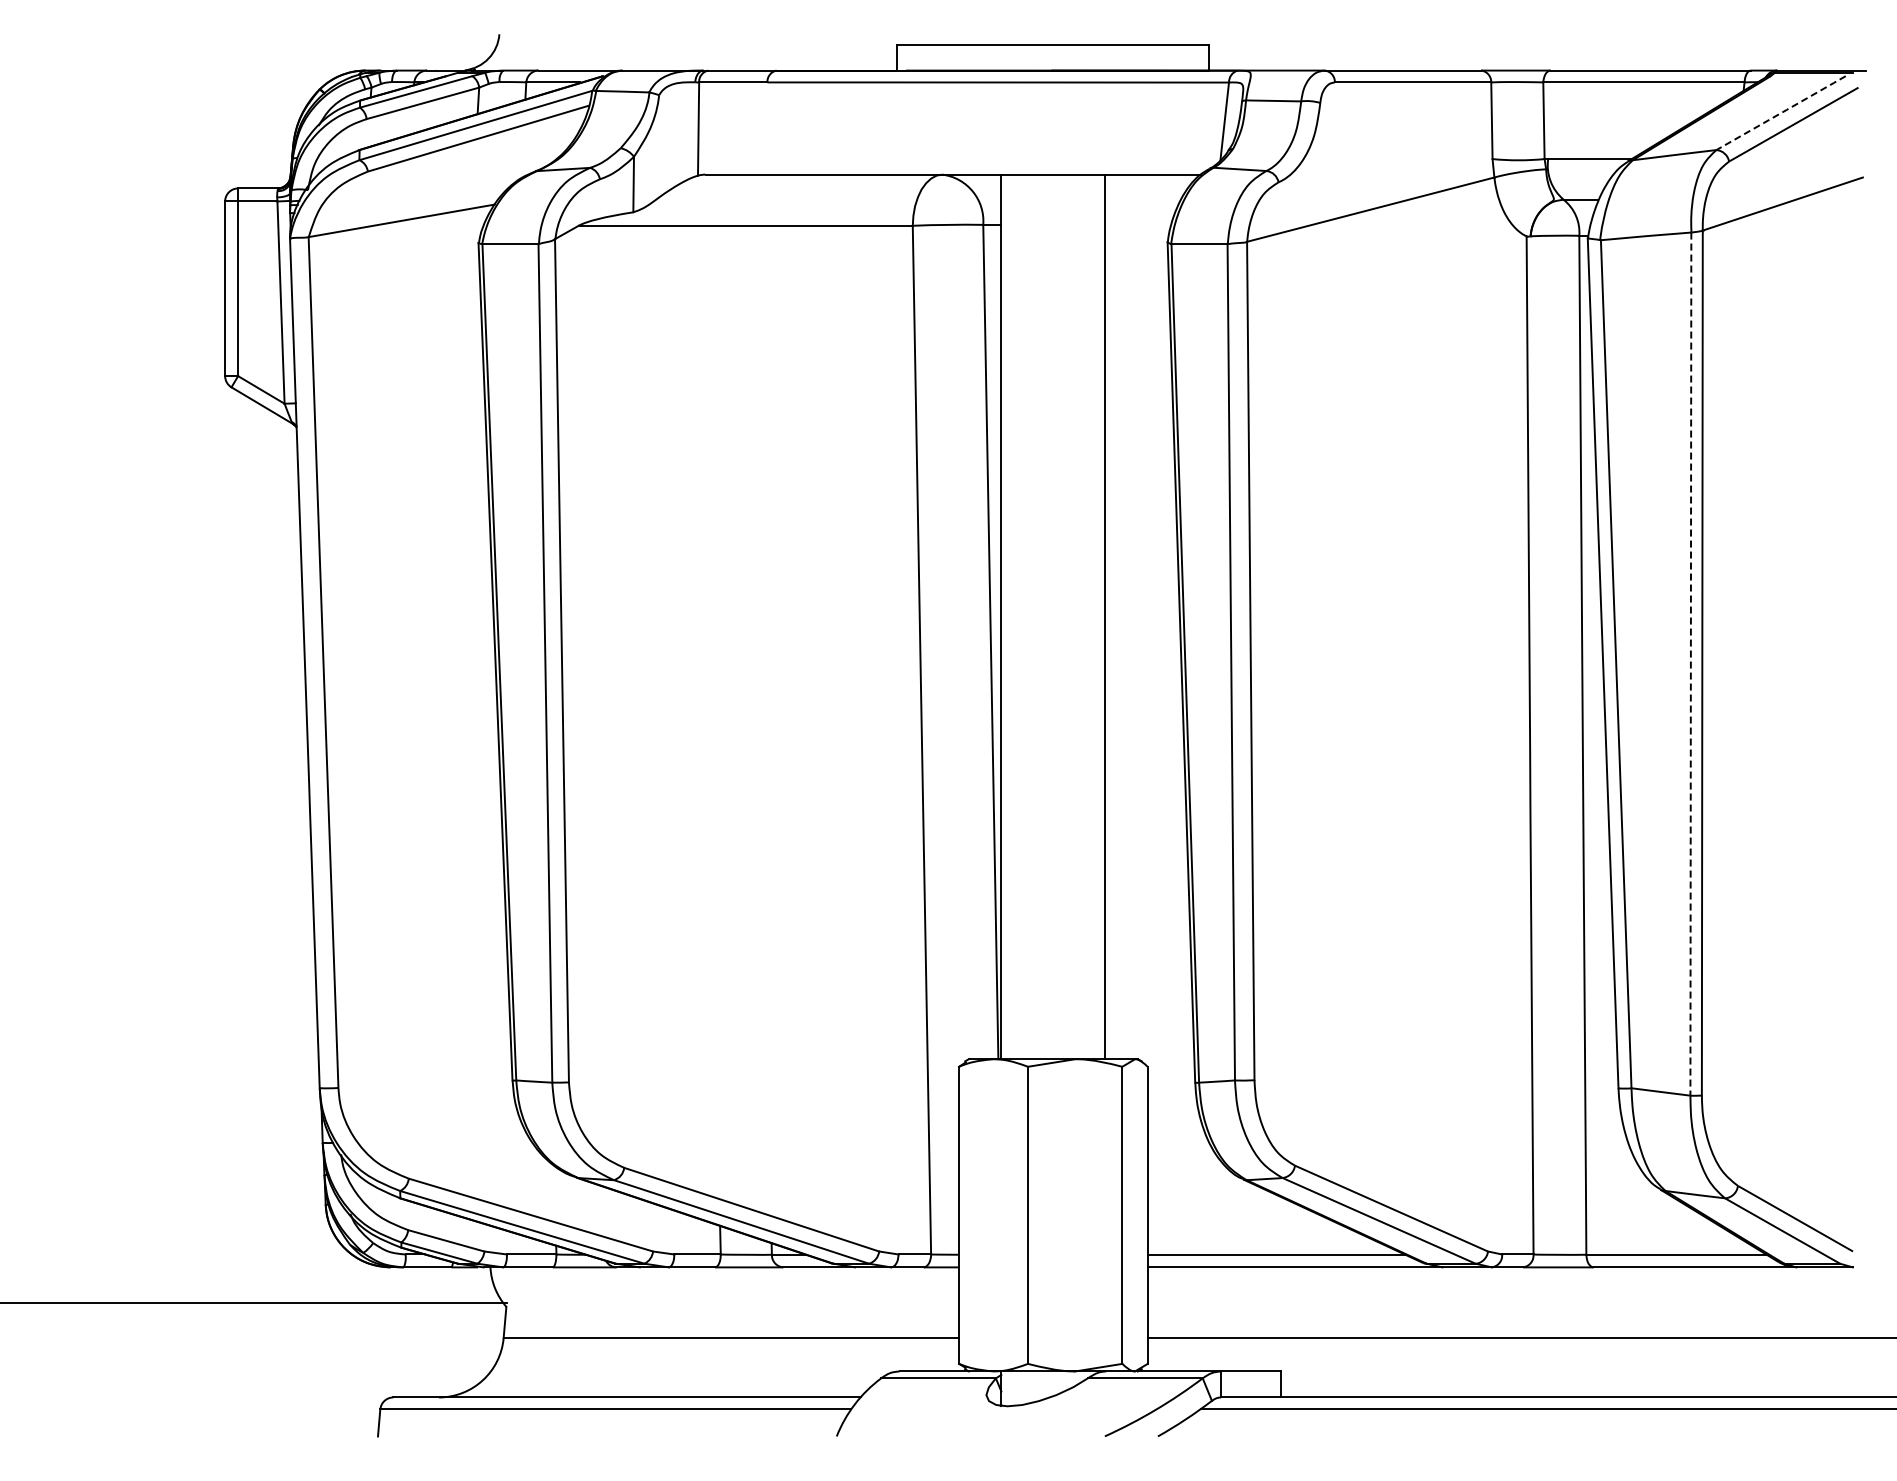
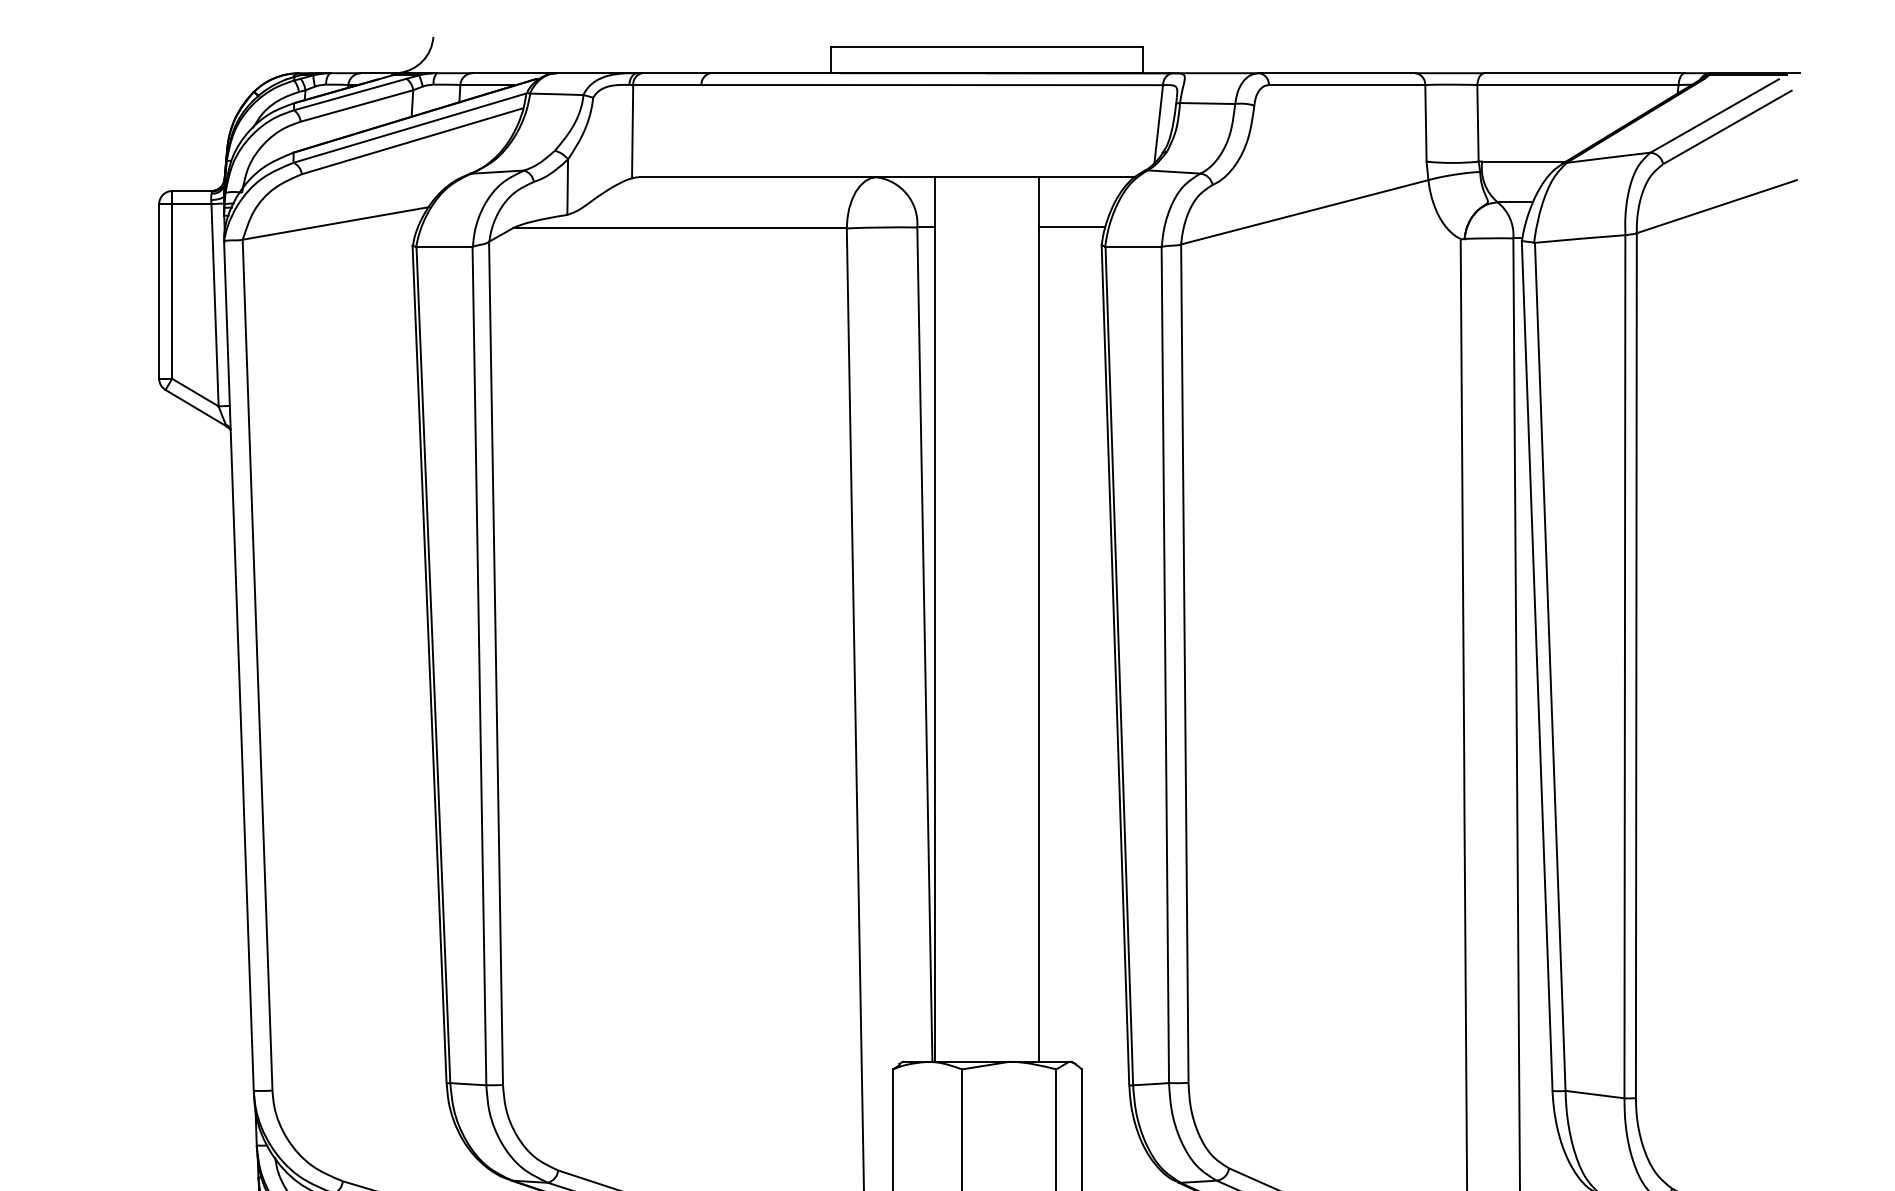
line: (1781, 112) -> (1715, 115), dashed -> solid
line: (1137, 224) -> (1071, 227), added
line: (1690, 664) -> (1624, 667), dashed -> solid

